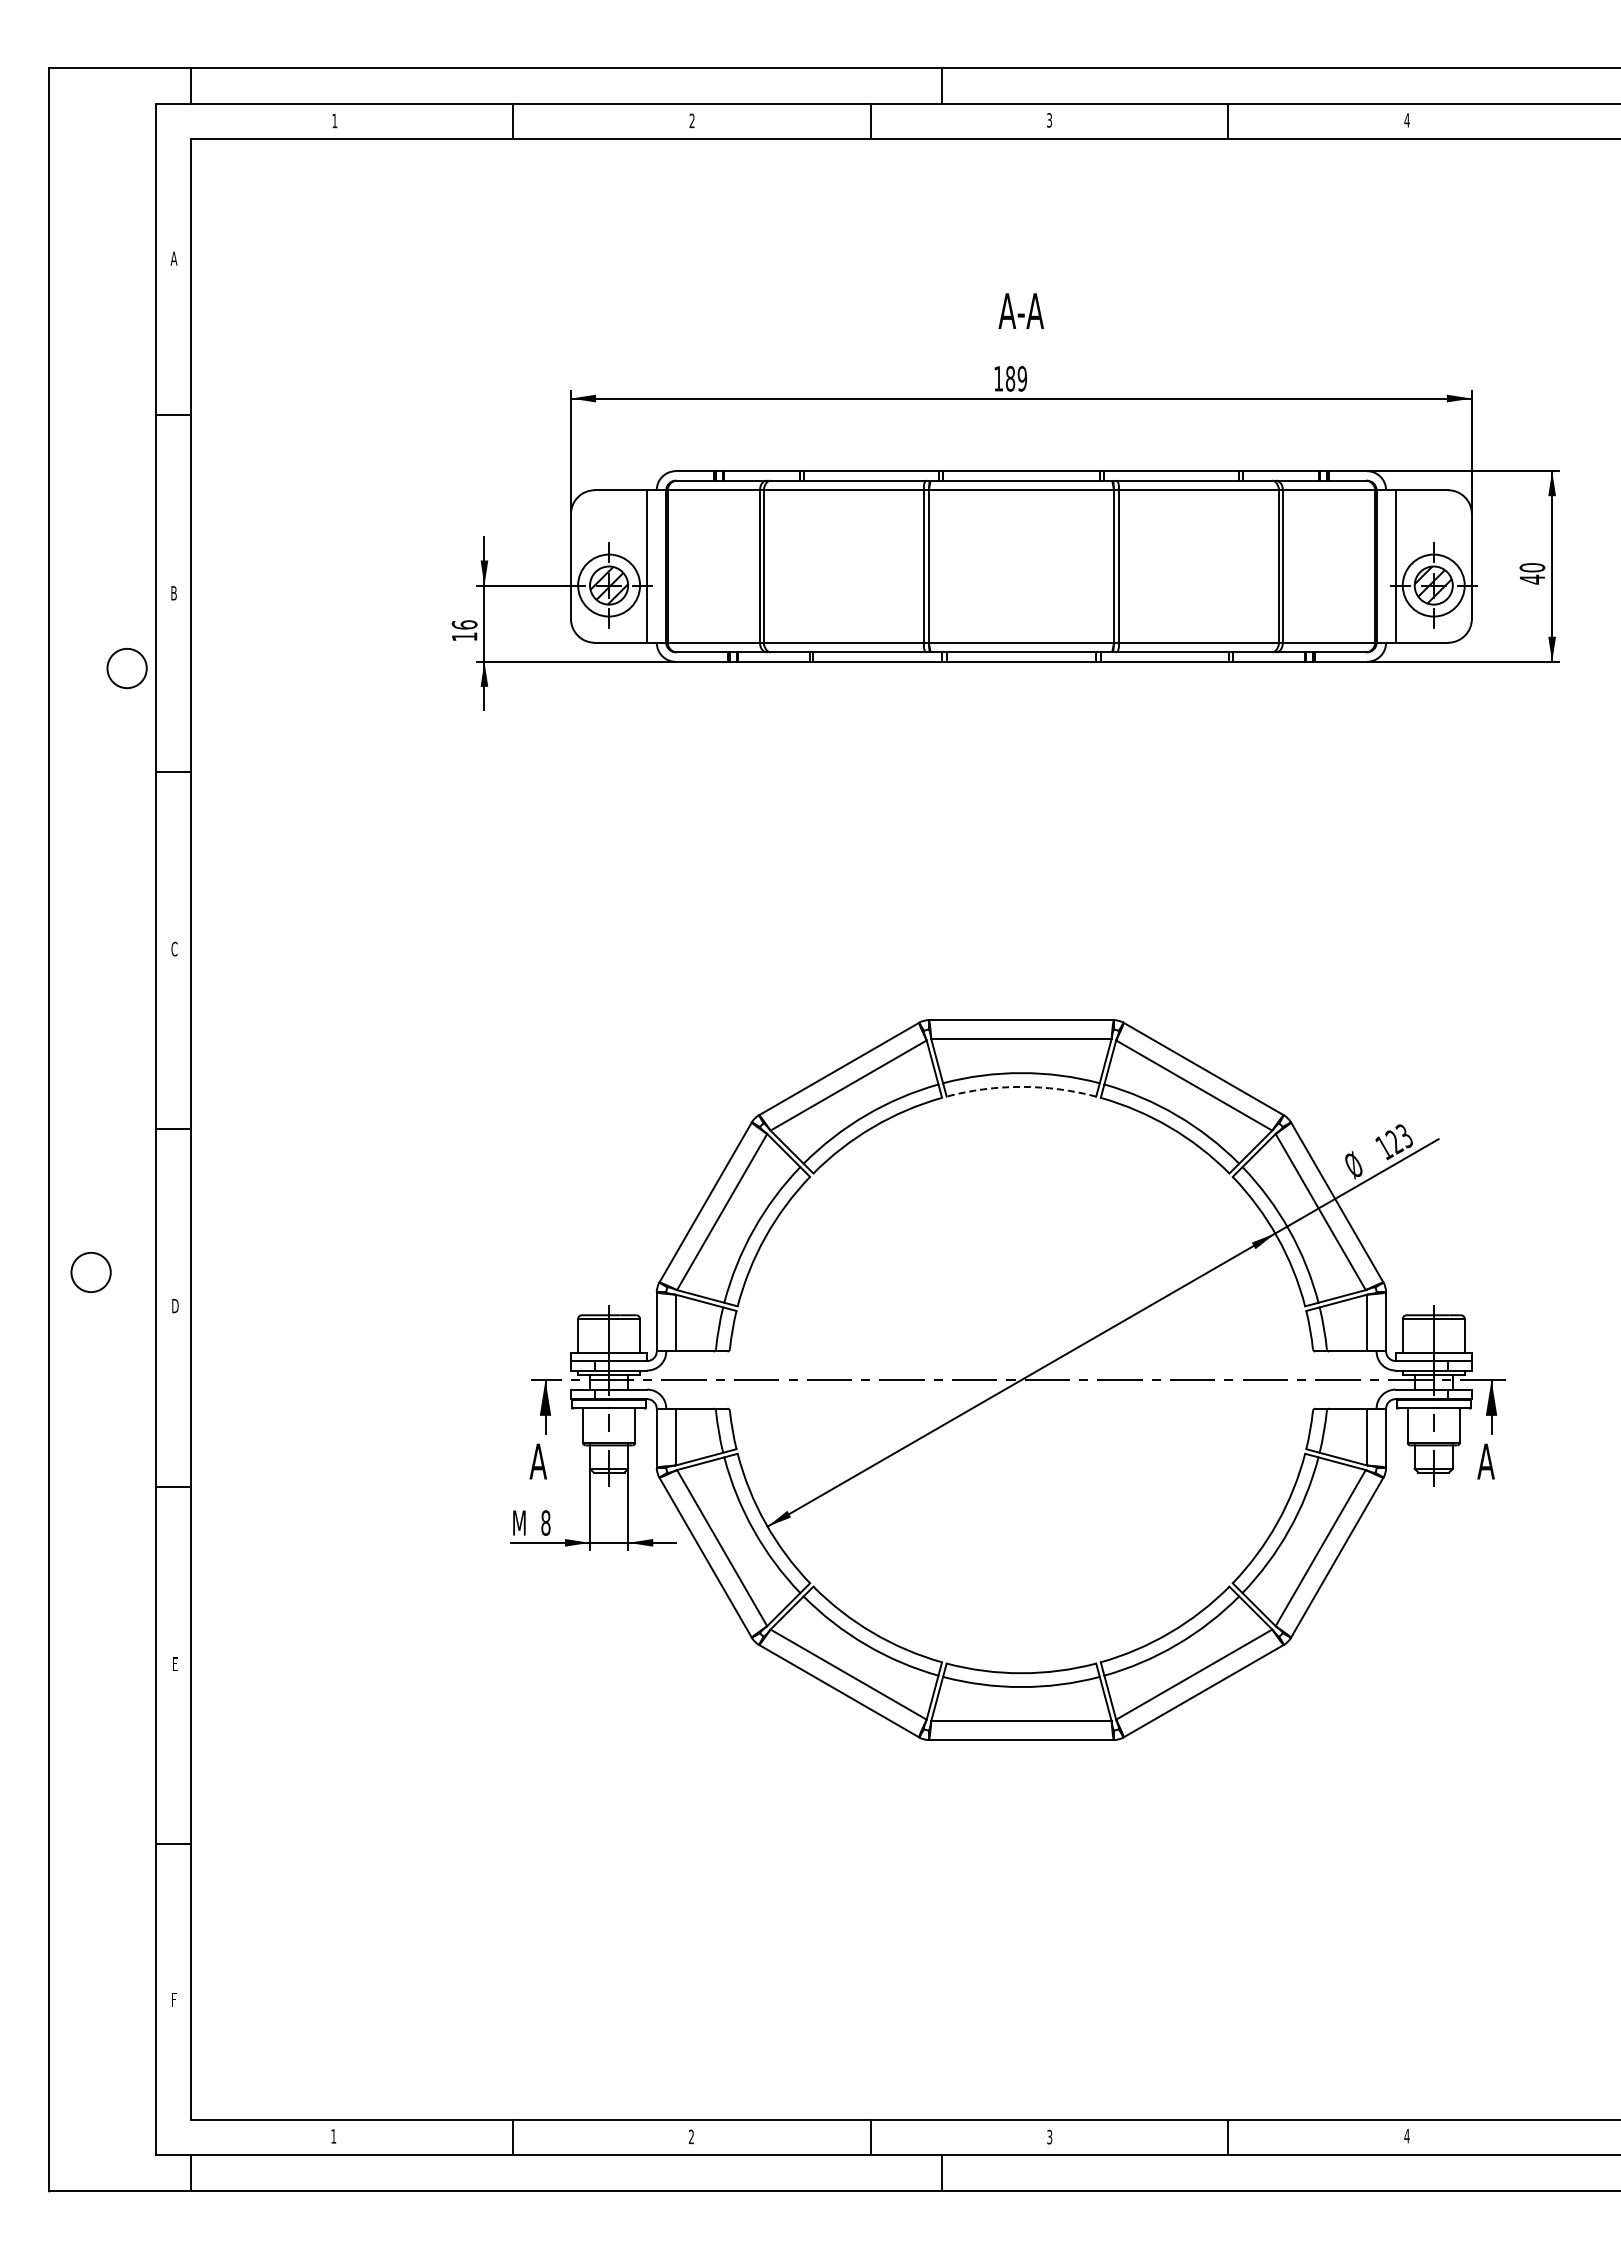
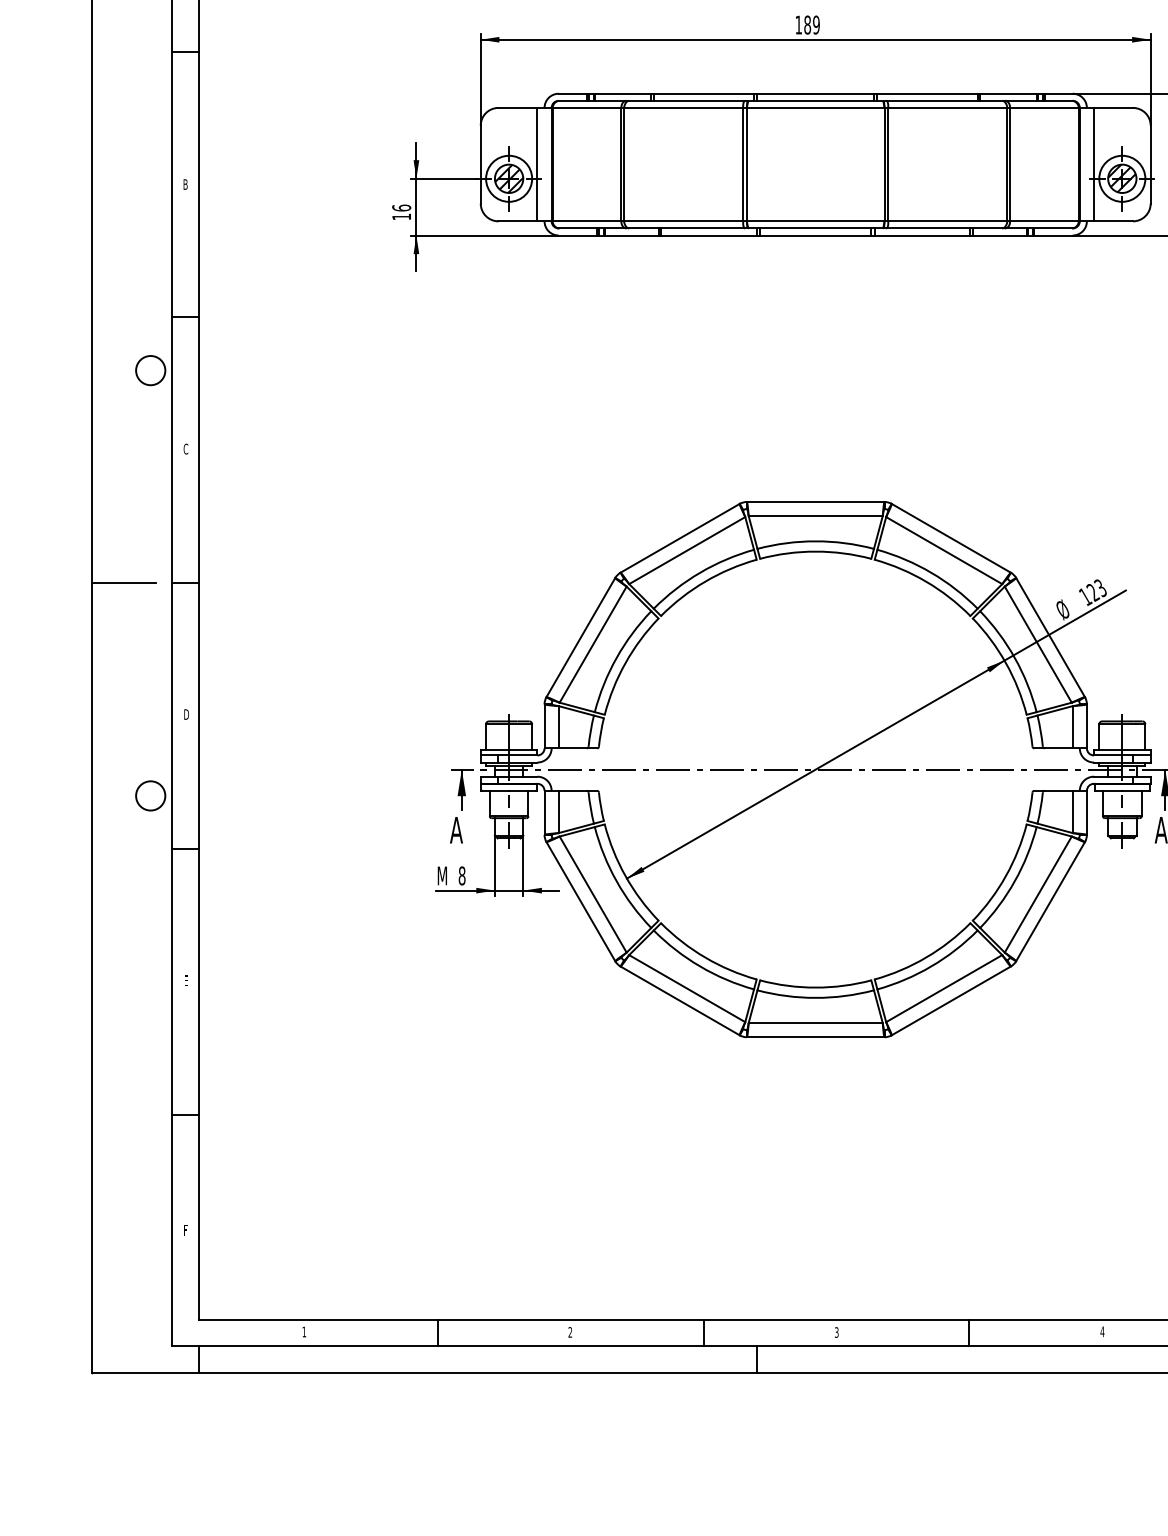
circle: (126, 668) -> (150, 370), moved
arc: (1021, 1086) -> (815, 551), dashed -> solid
line: (91, 1129) -> (124, 583), added
circle: (90, 1271) -> (150, 795), moved

